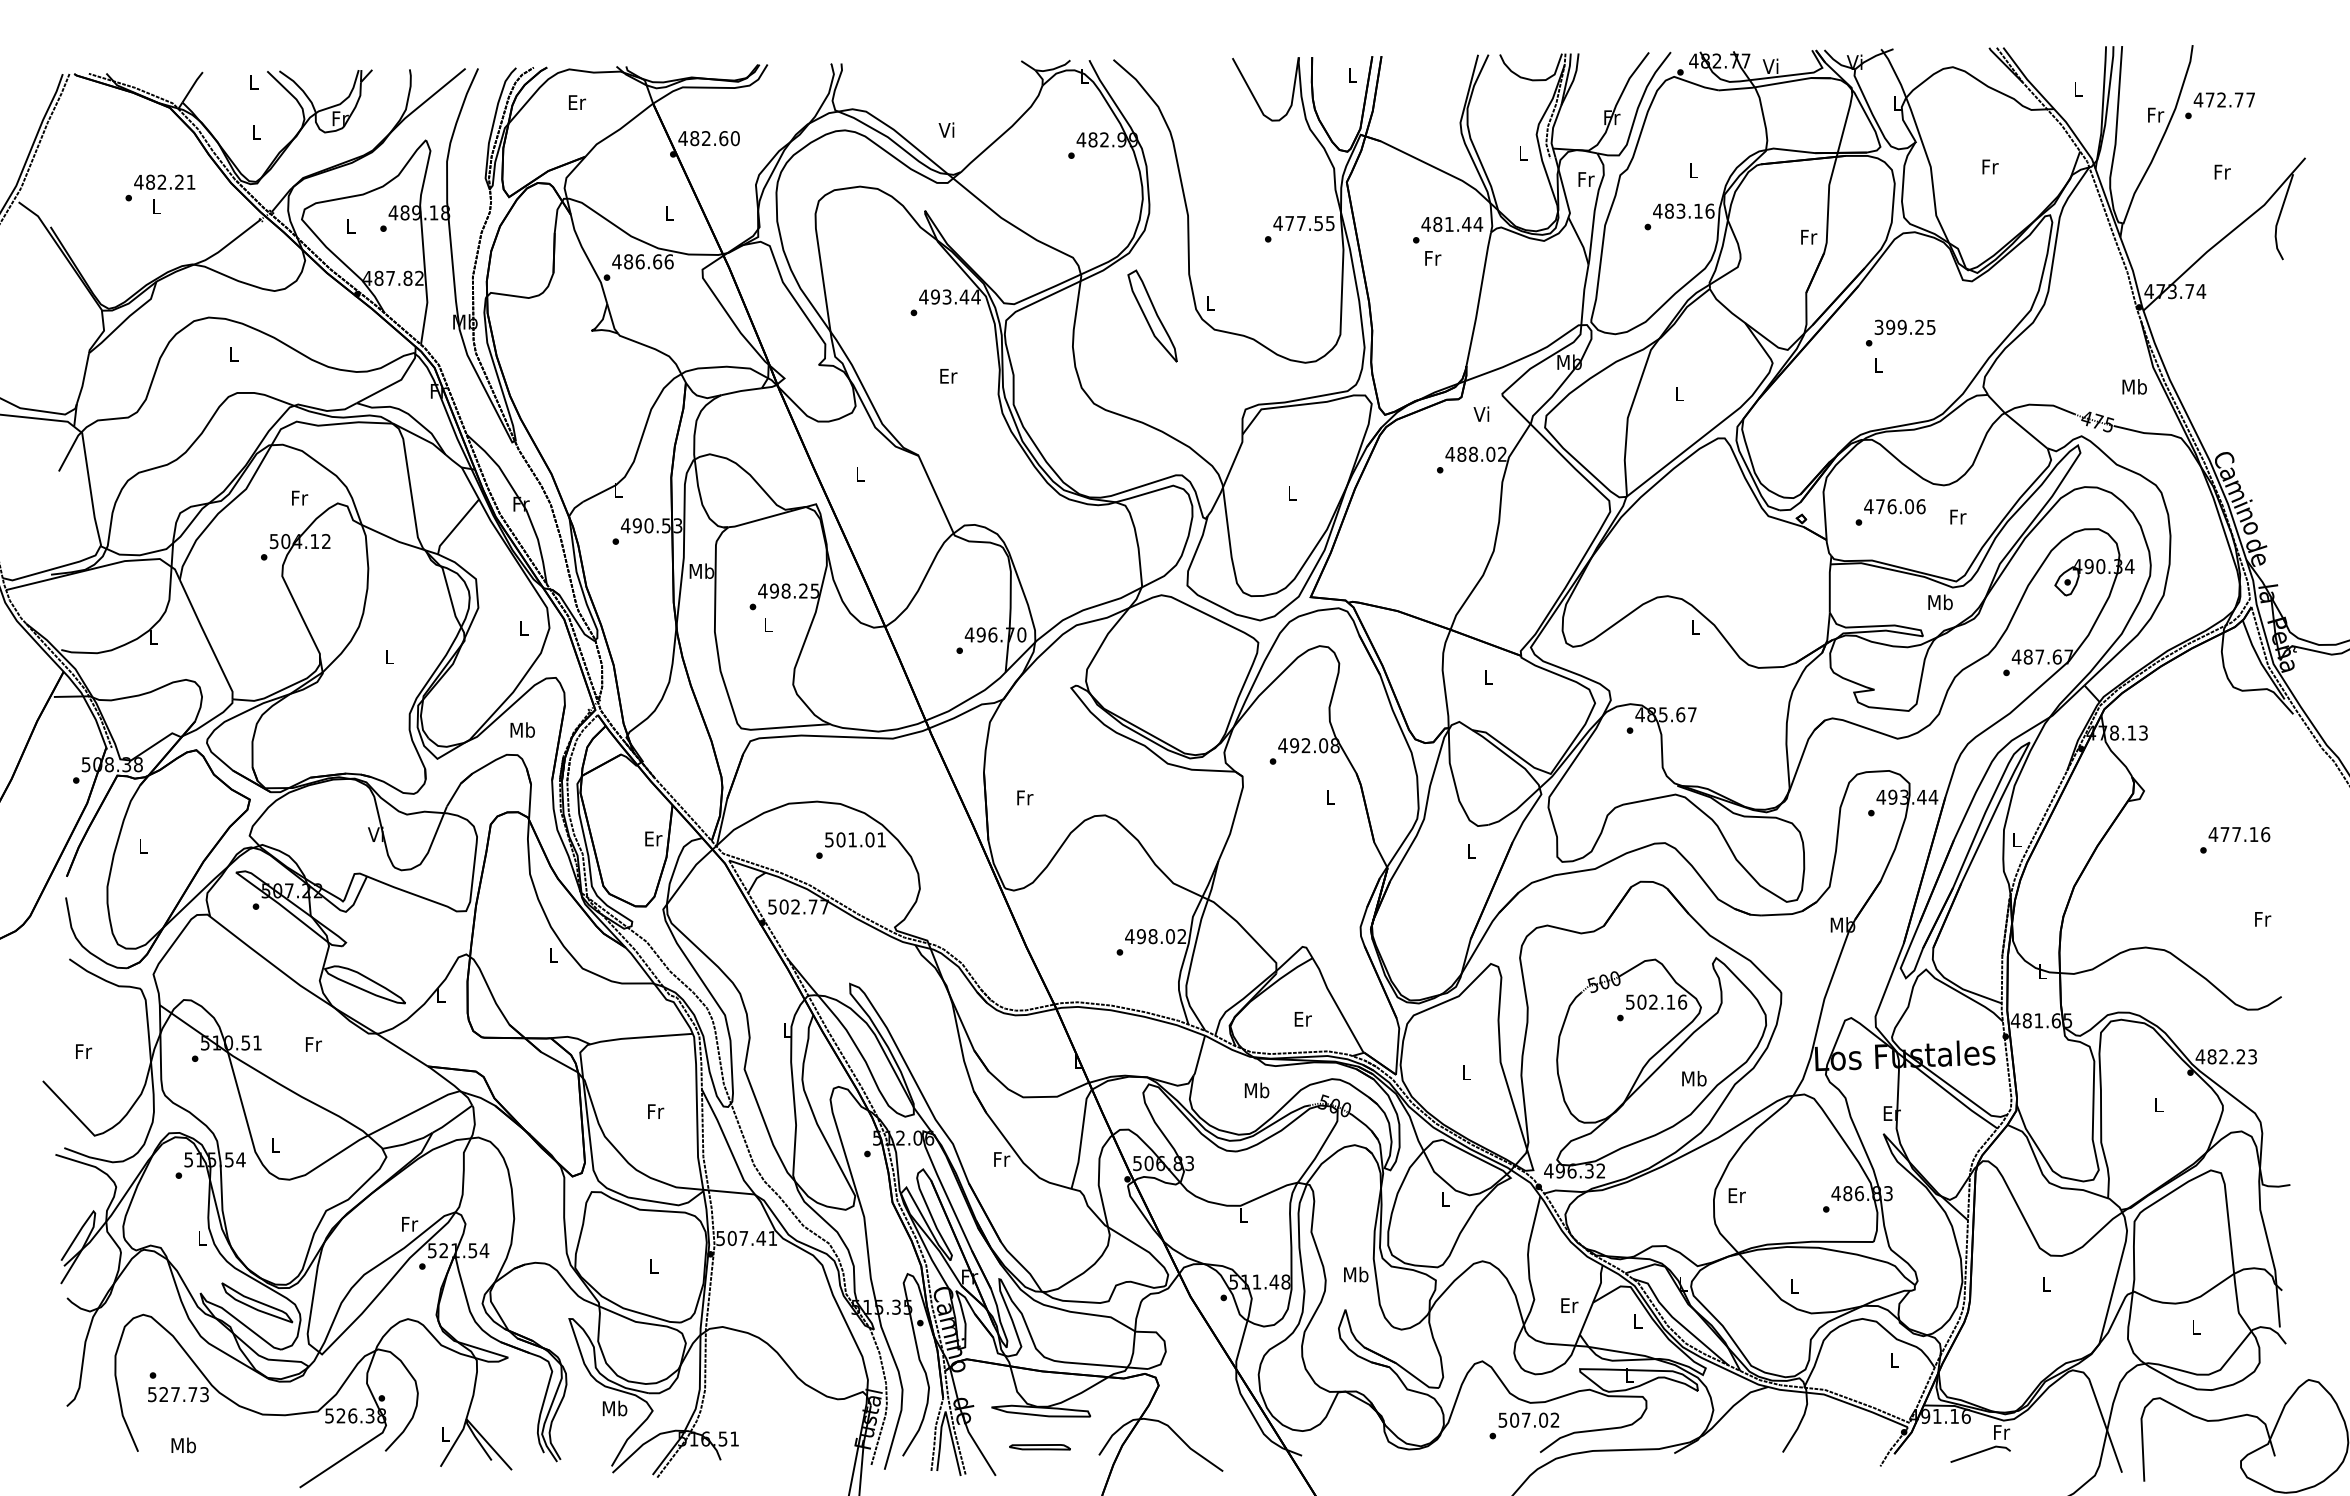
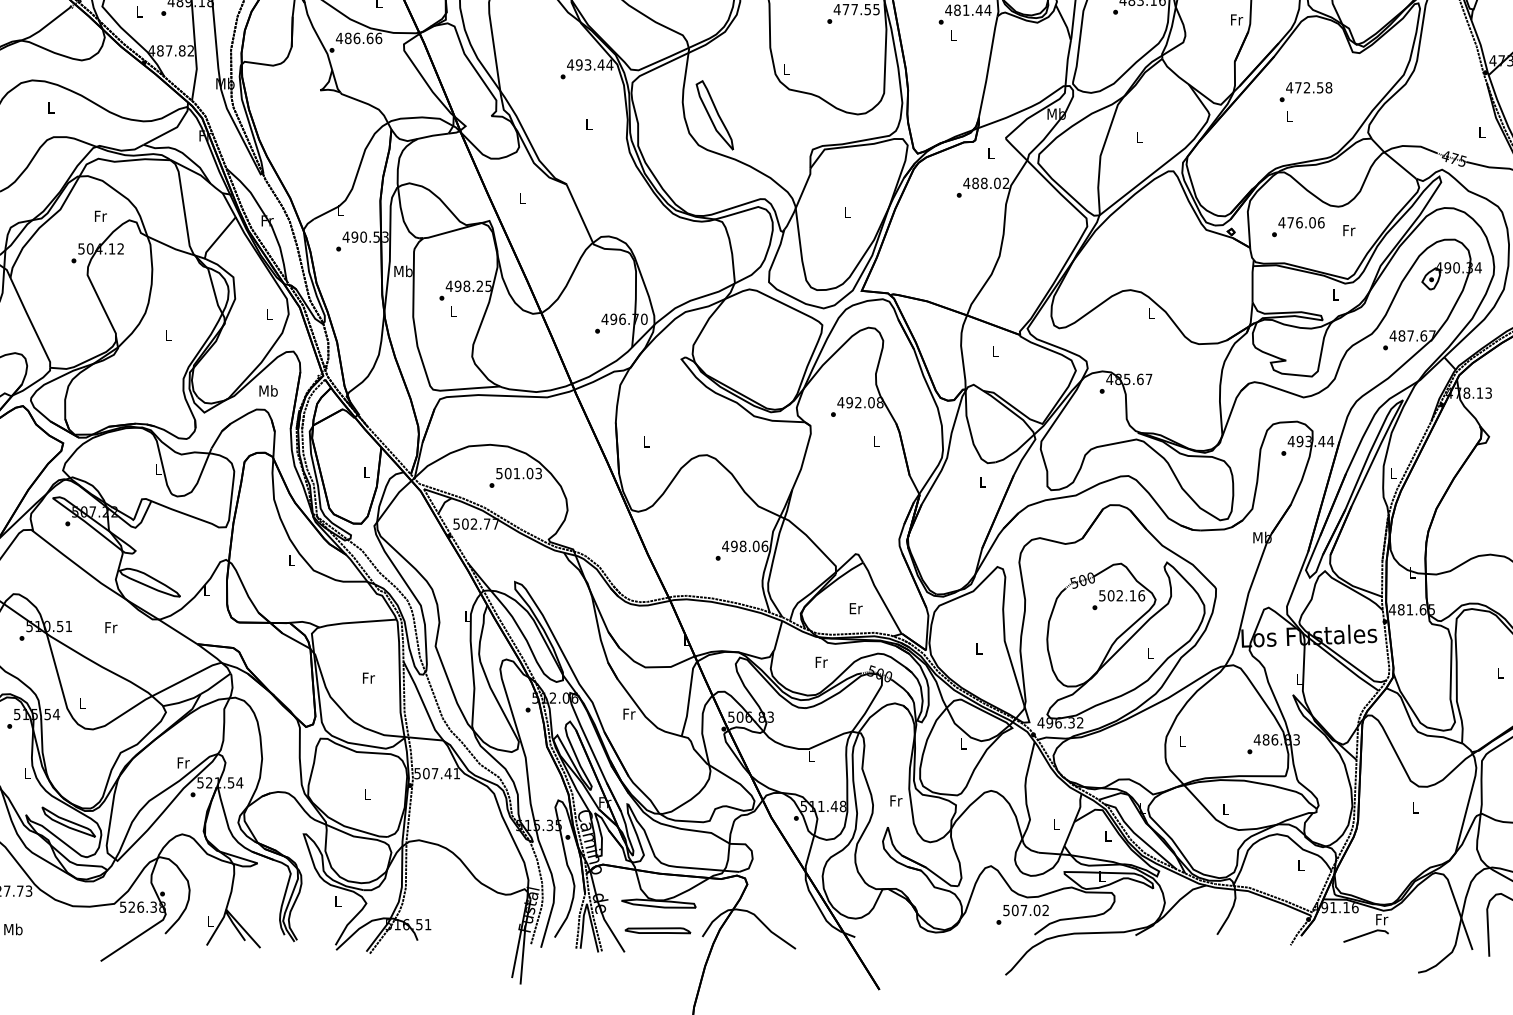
text: (1433, 258) -> (954, 35), Fr -> L
part: (1152, 315) -> (714, 114), moved
text: (1904, 326) -> (1308, 87), 399.25 -> 472.58
text: (948, 376) -> (589, 124), Er -> L
text: (2134, 386) -> (1481, 132), Mb -> L
text: (1481, 413) -> (990, 152), Vi -> L
text: (1940, 602) -> (1335, 294), Mb -> L
text: (1025, 797) -> (647, 441), Fr -> L
text: (375, 833) -> (157, 468), Vi -> L
text: (653, 838) -> (367, 472), Er -> L
text: (881, 839) -> (538, 473), 501.01 -> 501.03
text: (1181, 936) -> (764, 546), 498.02 -> 498.06
text: (1694, 1078) -> (1150, 653), Mb -> L
text: (1256, 1090) -> (820, 662), Mb -> Fr
text: (1891, 1113) -> (1299, 679), Er -> L
text: (1736, 1195) -> (1182, 741), Er -> L
text: (1356, 1274) -> (896, 800), Mb -> Fr
text: (1569, 1305) -> (1056, 824), Er -> L
text: (614, 1408) -> (337, 901), Mb -> L
part: (1039, 1447) -> (657, 931), size x1.43

